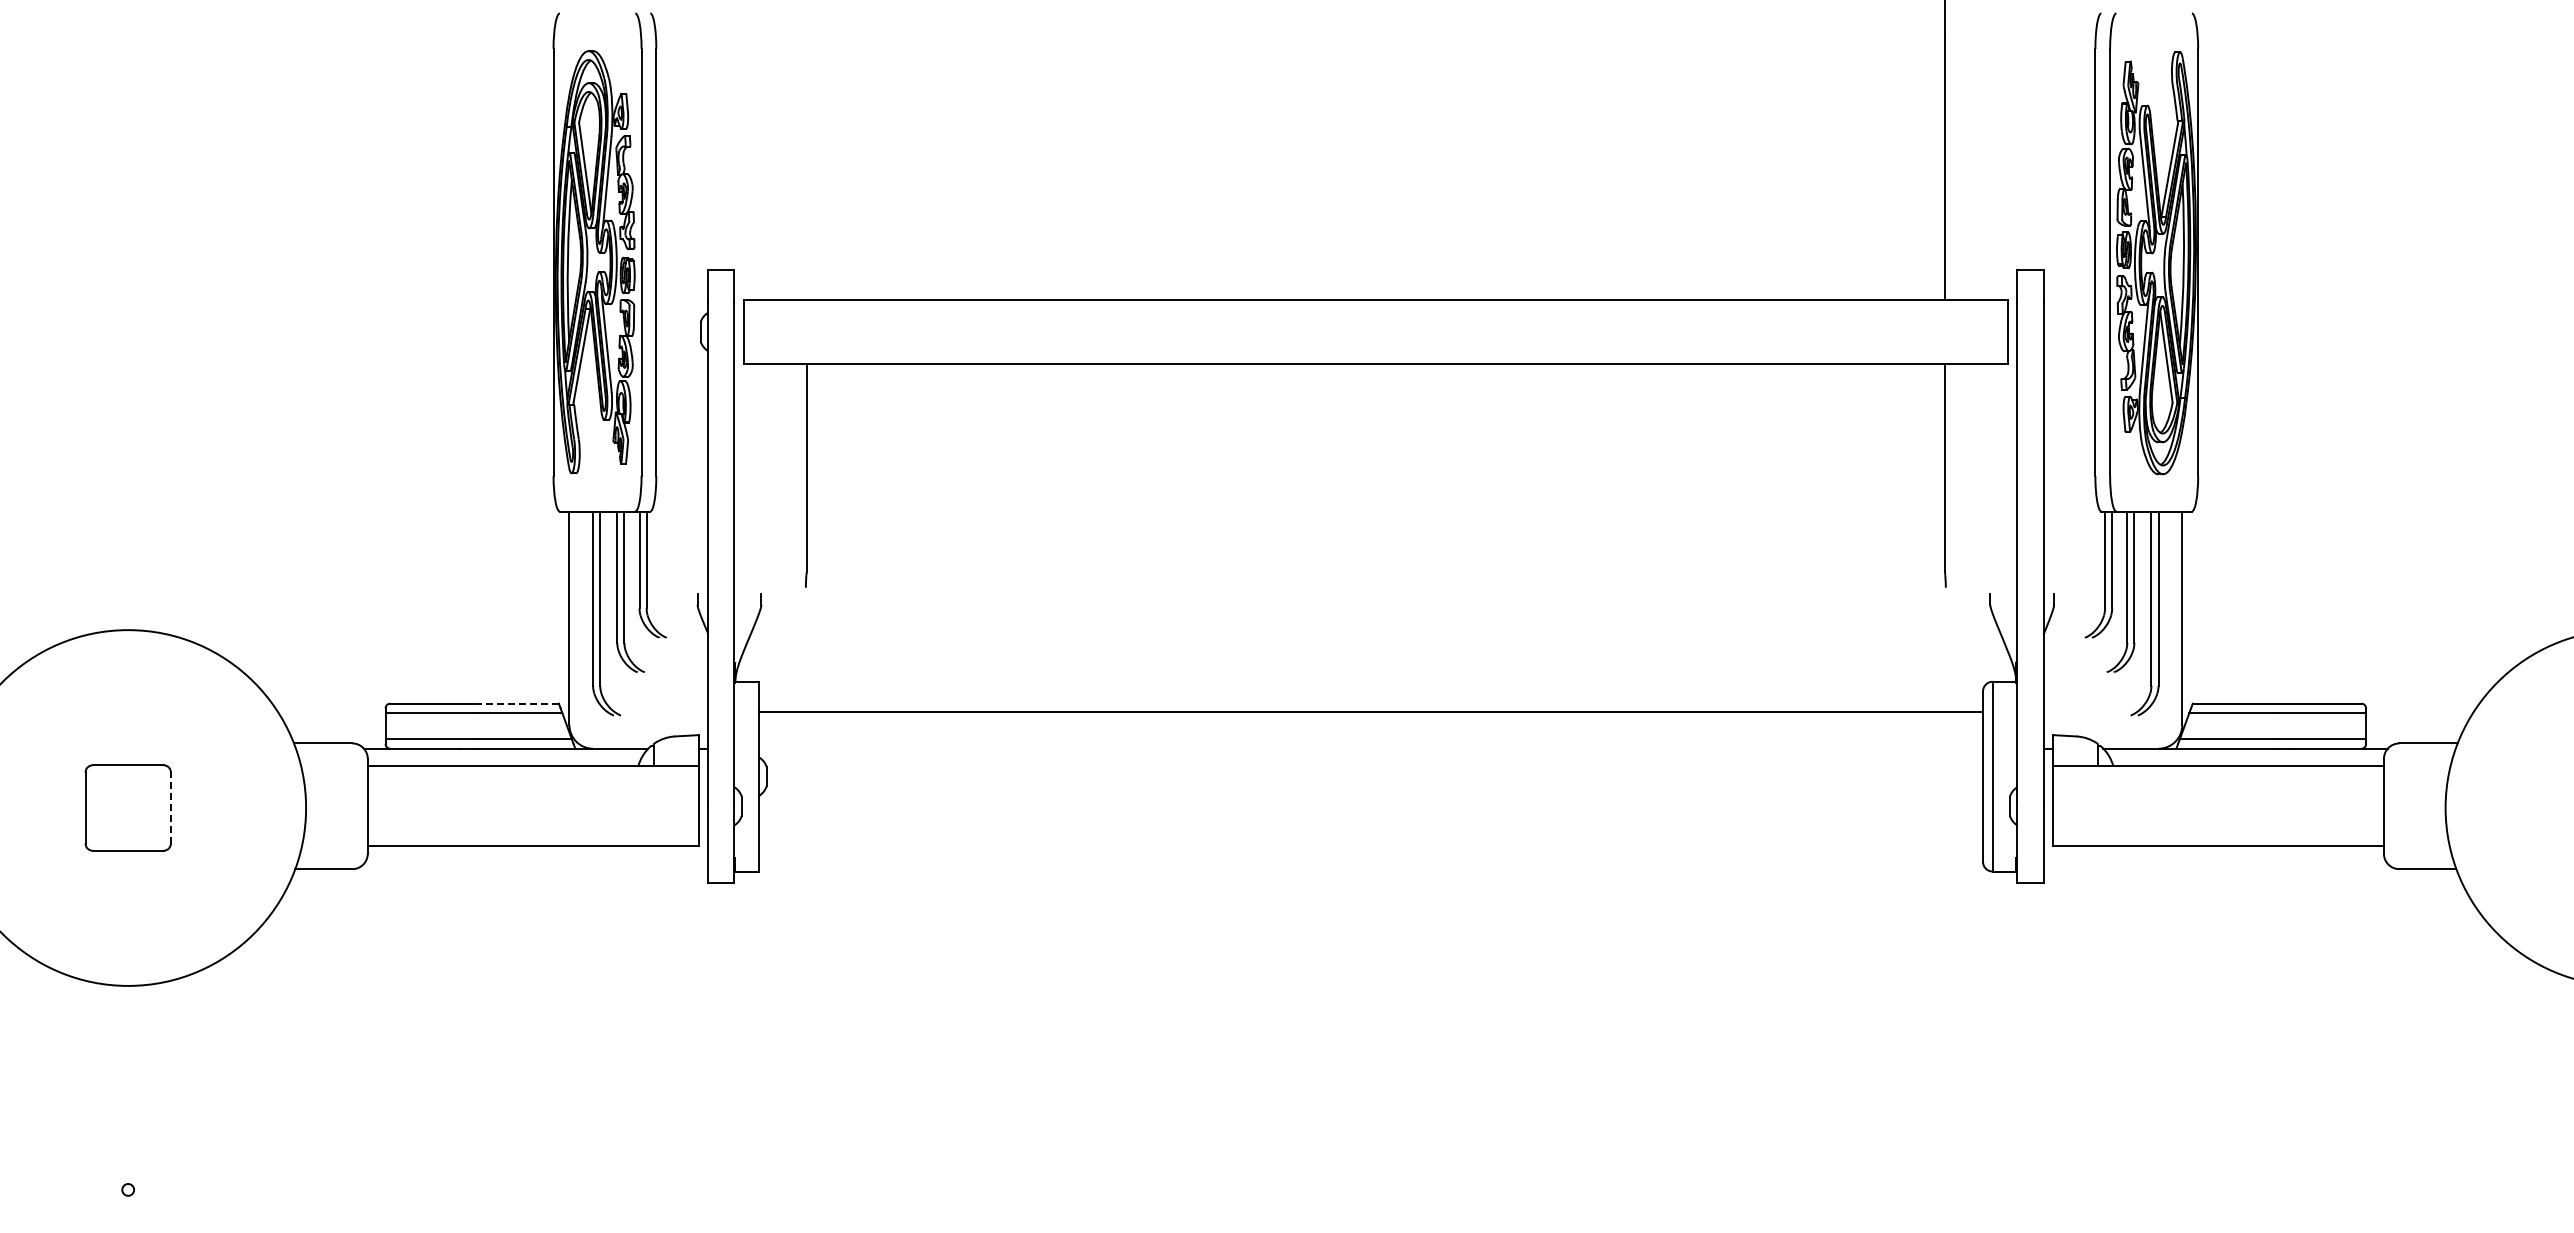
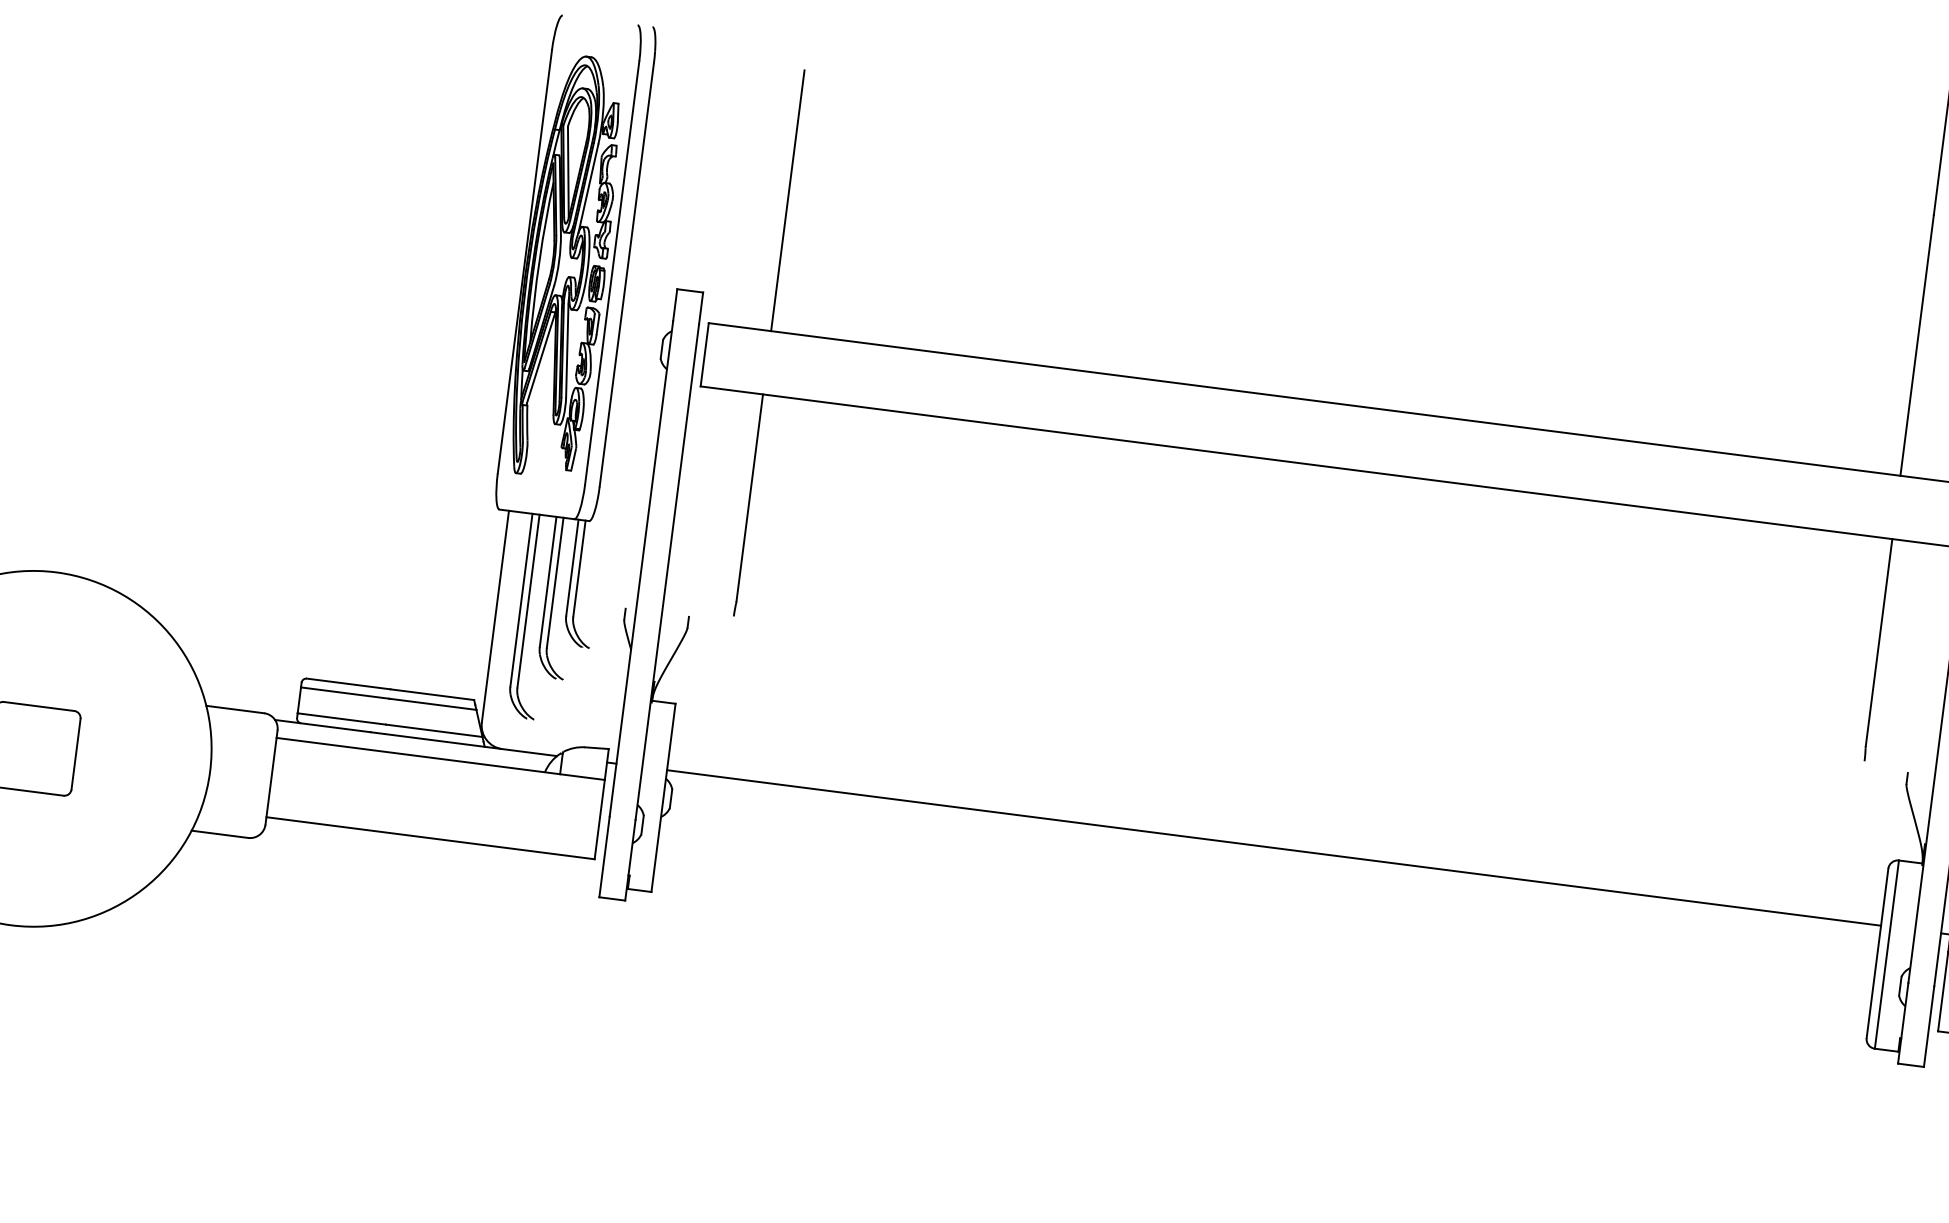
line: (806, 168) -> (787, 200), added
line: (516, 703) -> (432, 694), dashed -> solid
line: (1371, 711) -> (1274, 847), moved
line: (170, 808) -> (75, 754), dashed -> solid

